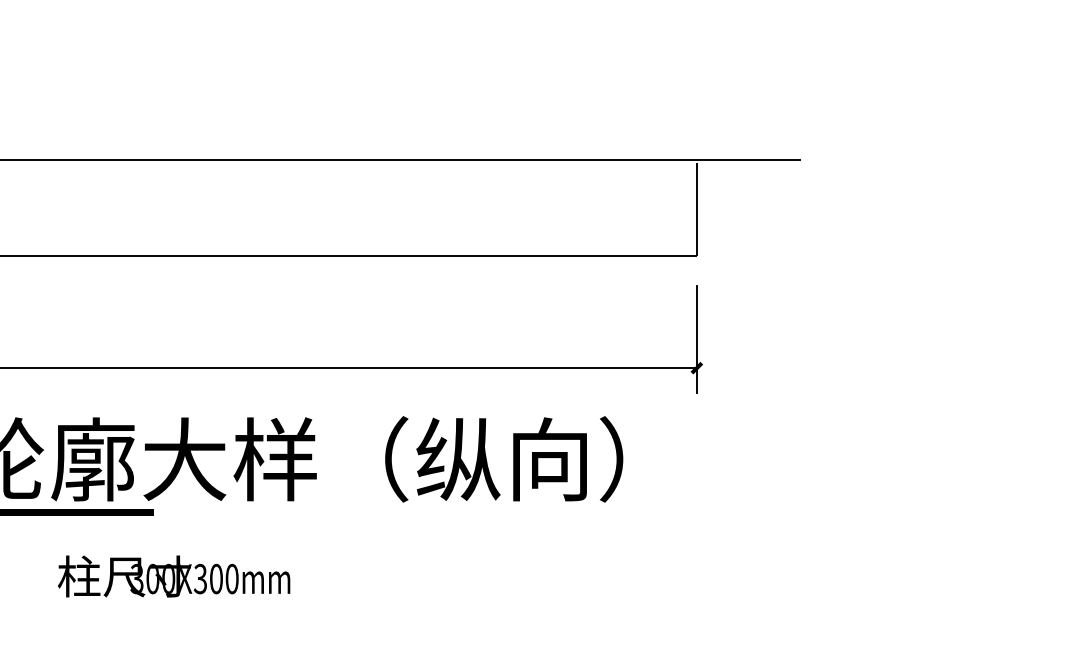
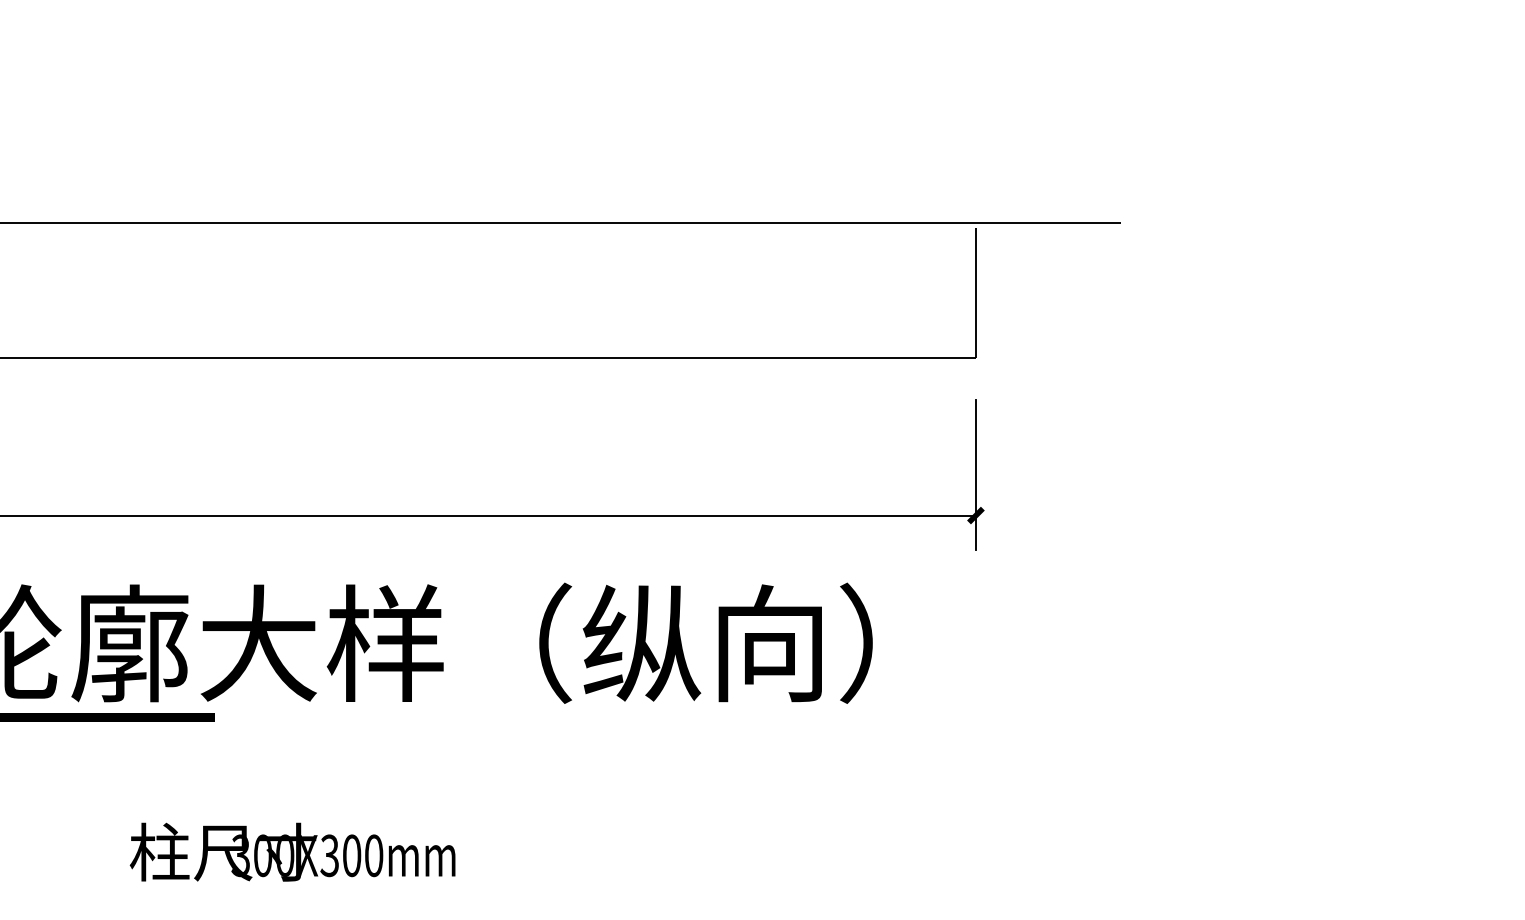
text: (174, 576) -> (293, 852), moved

